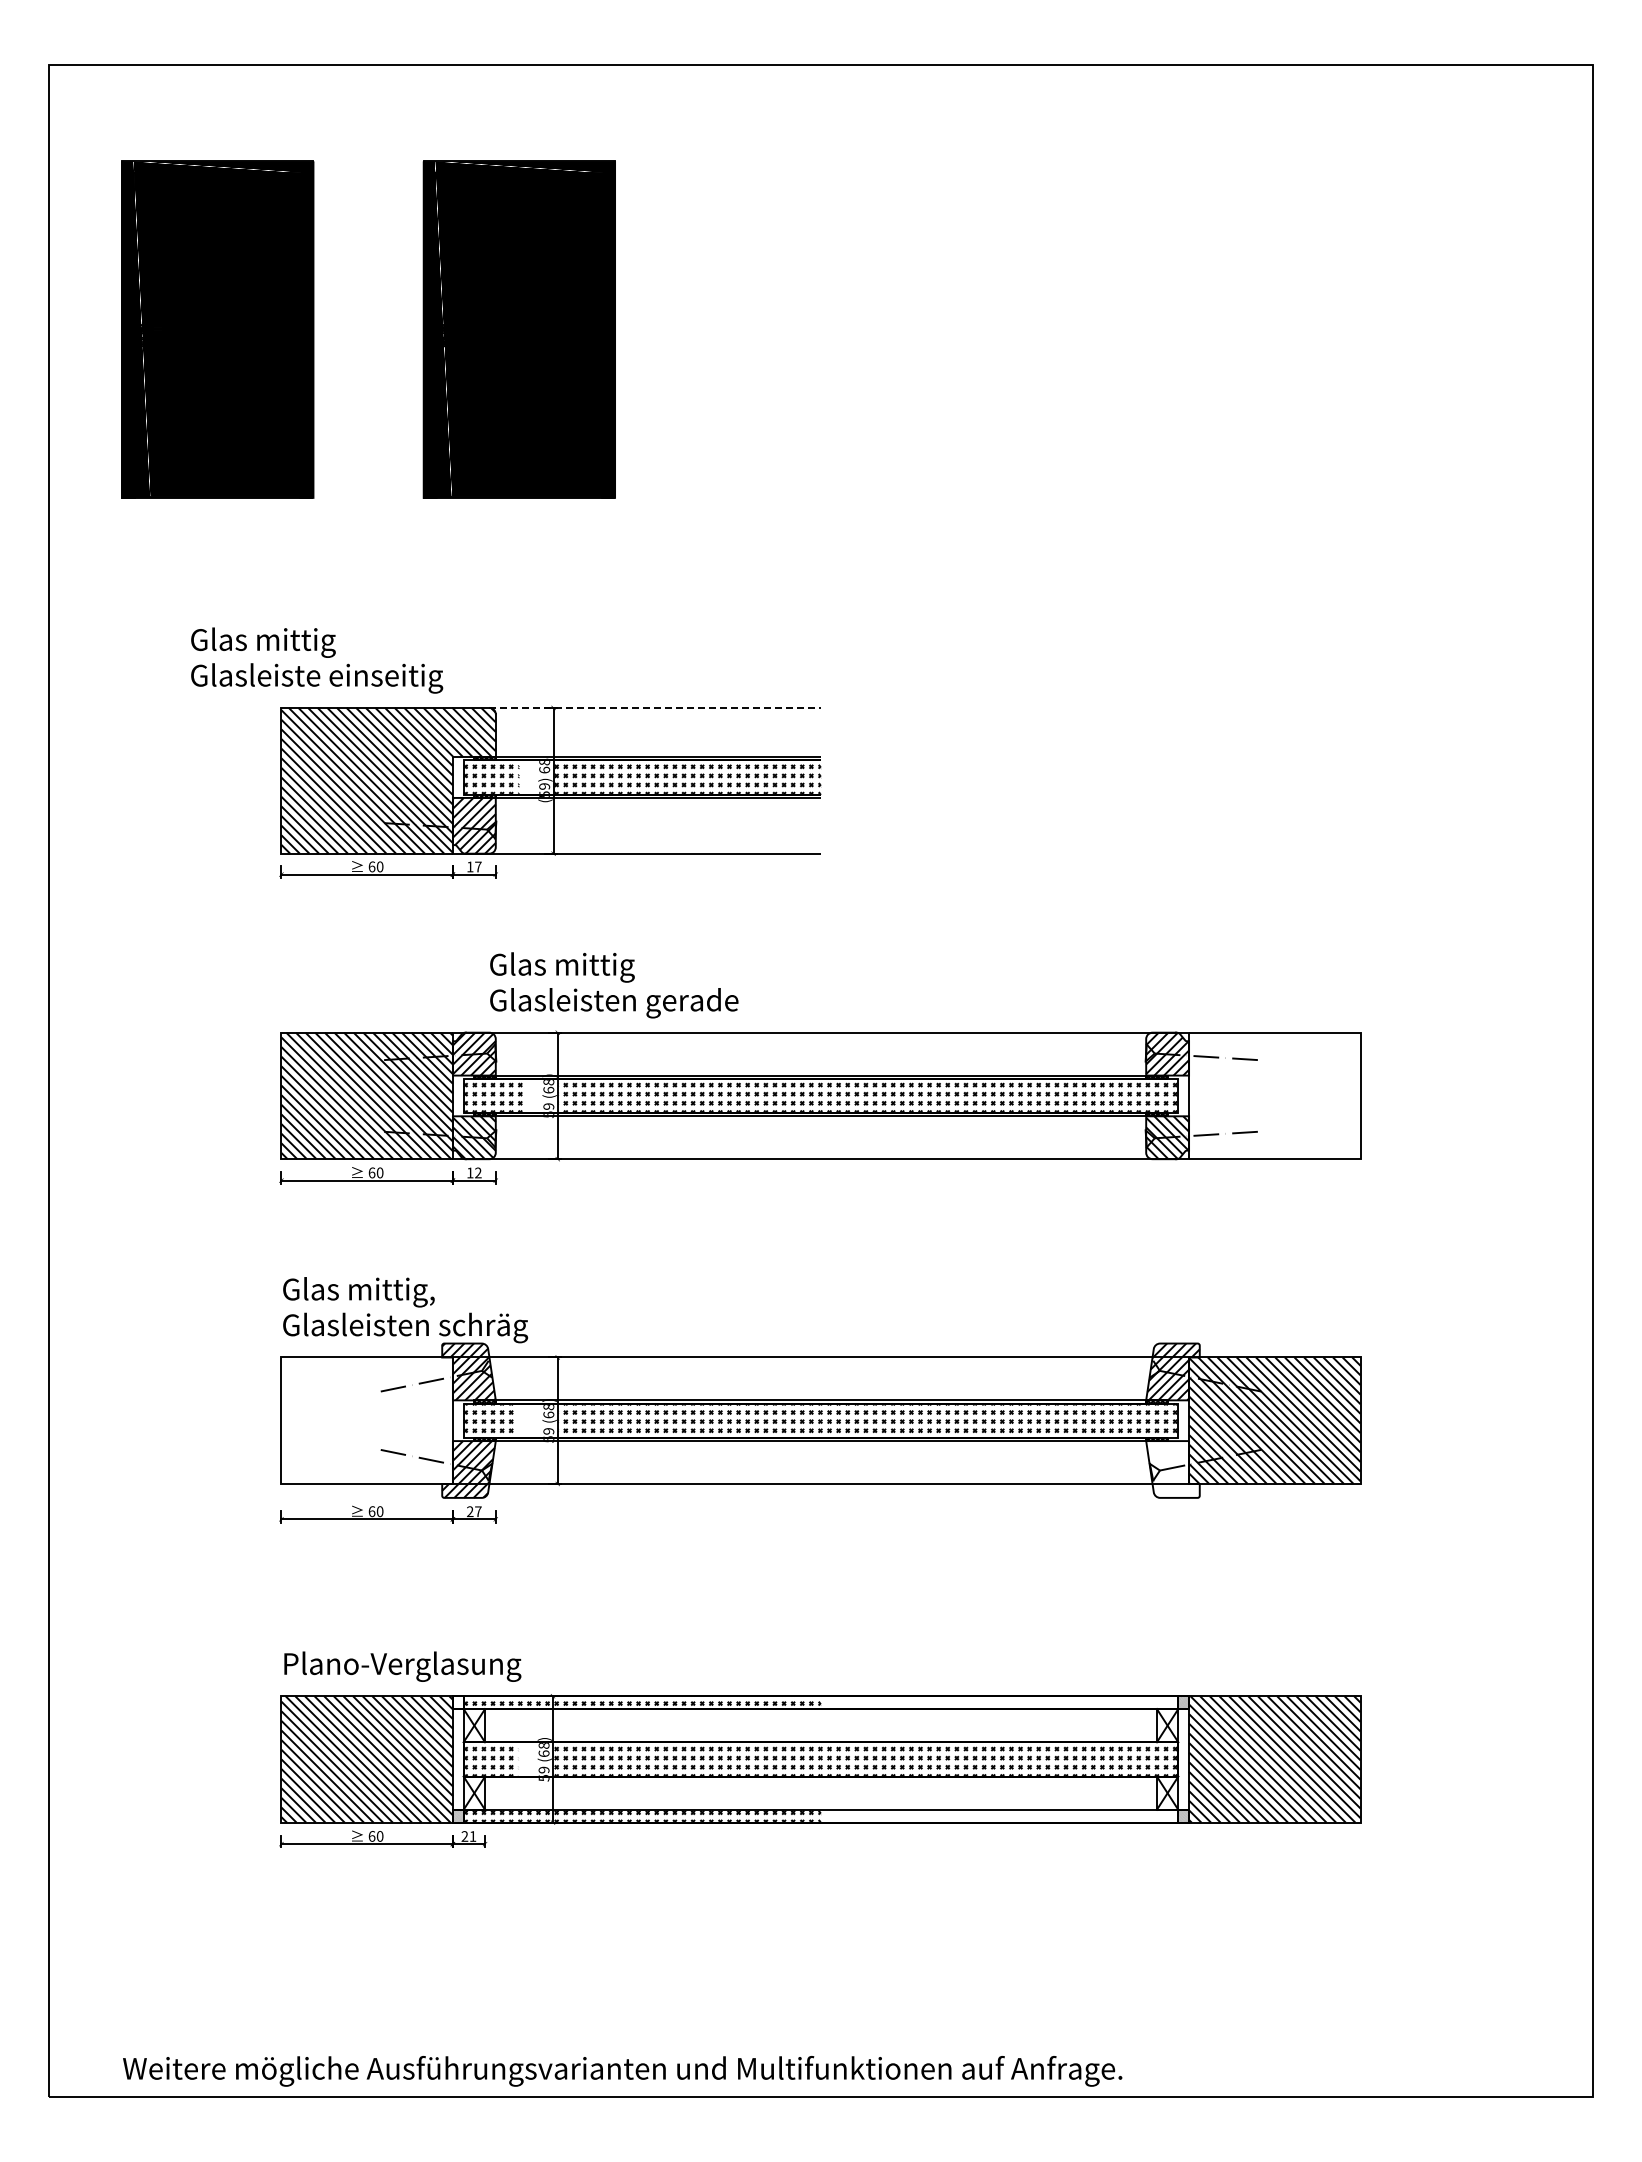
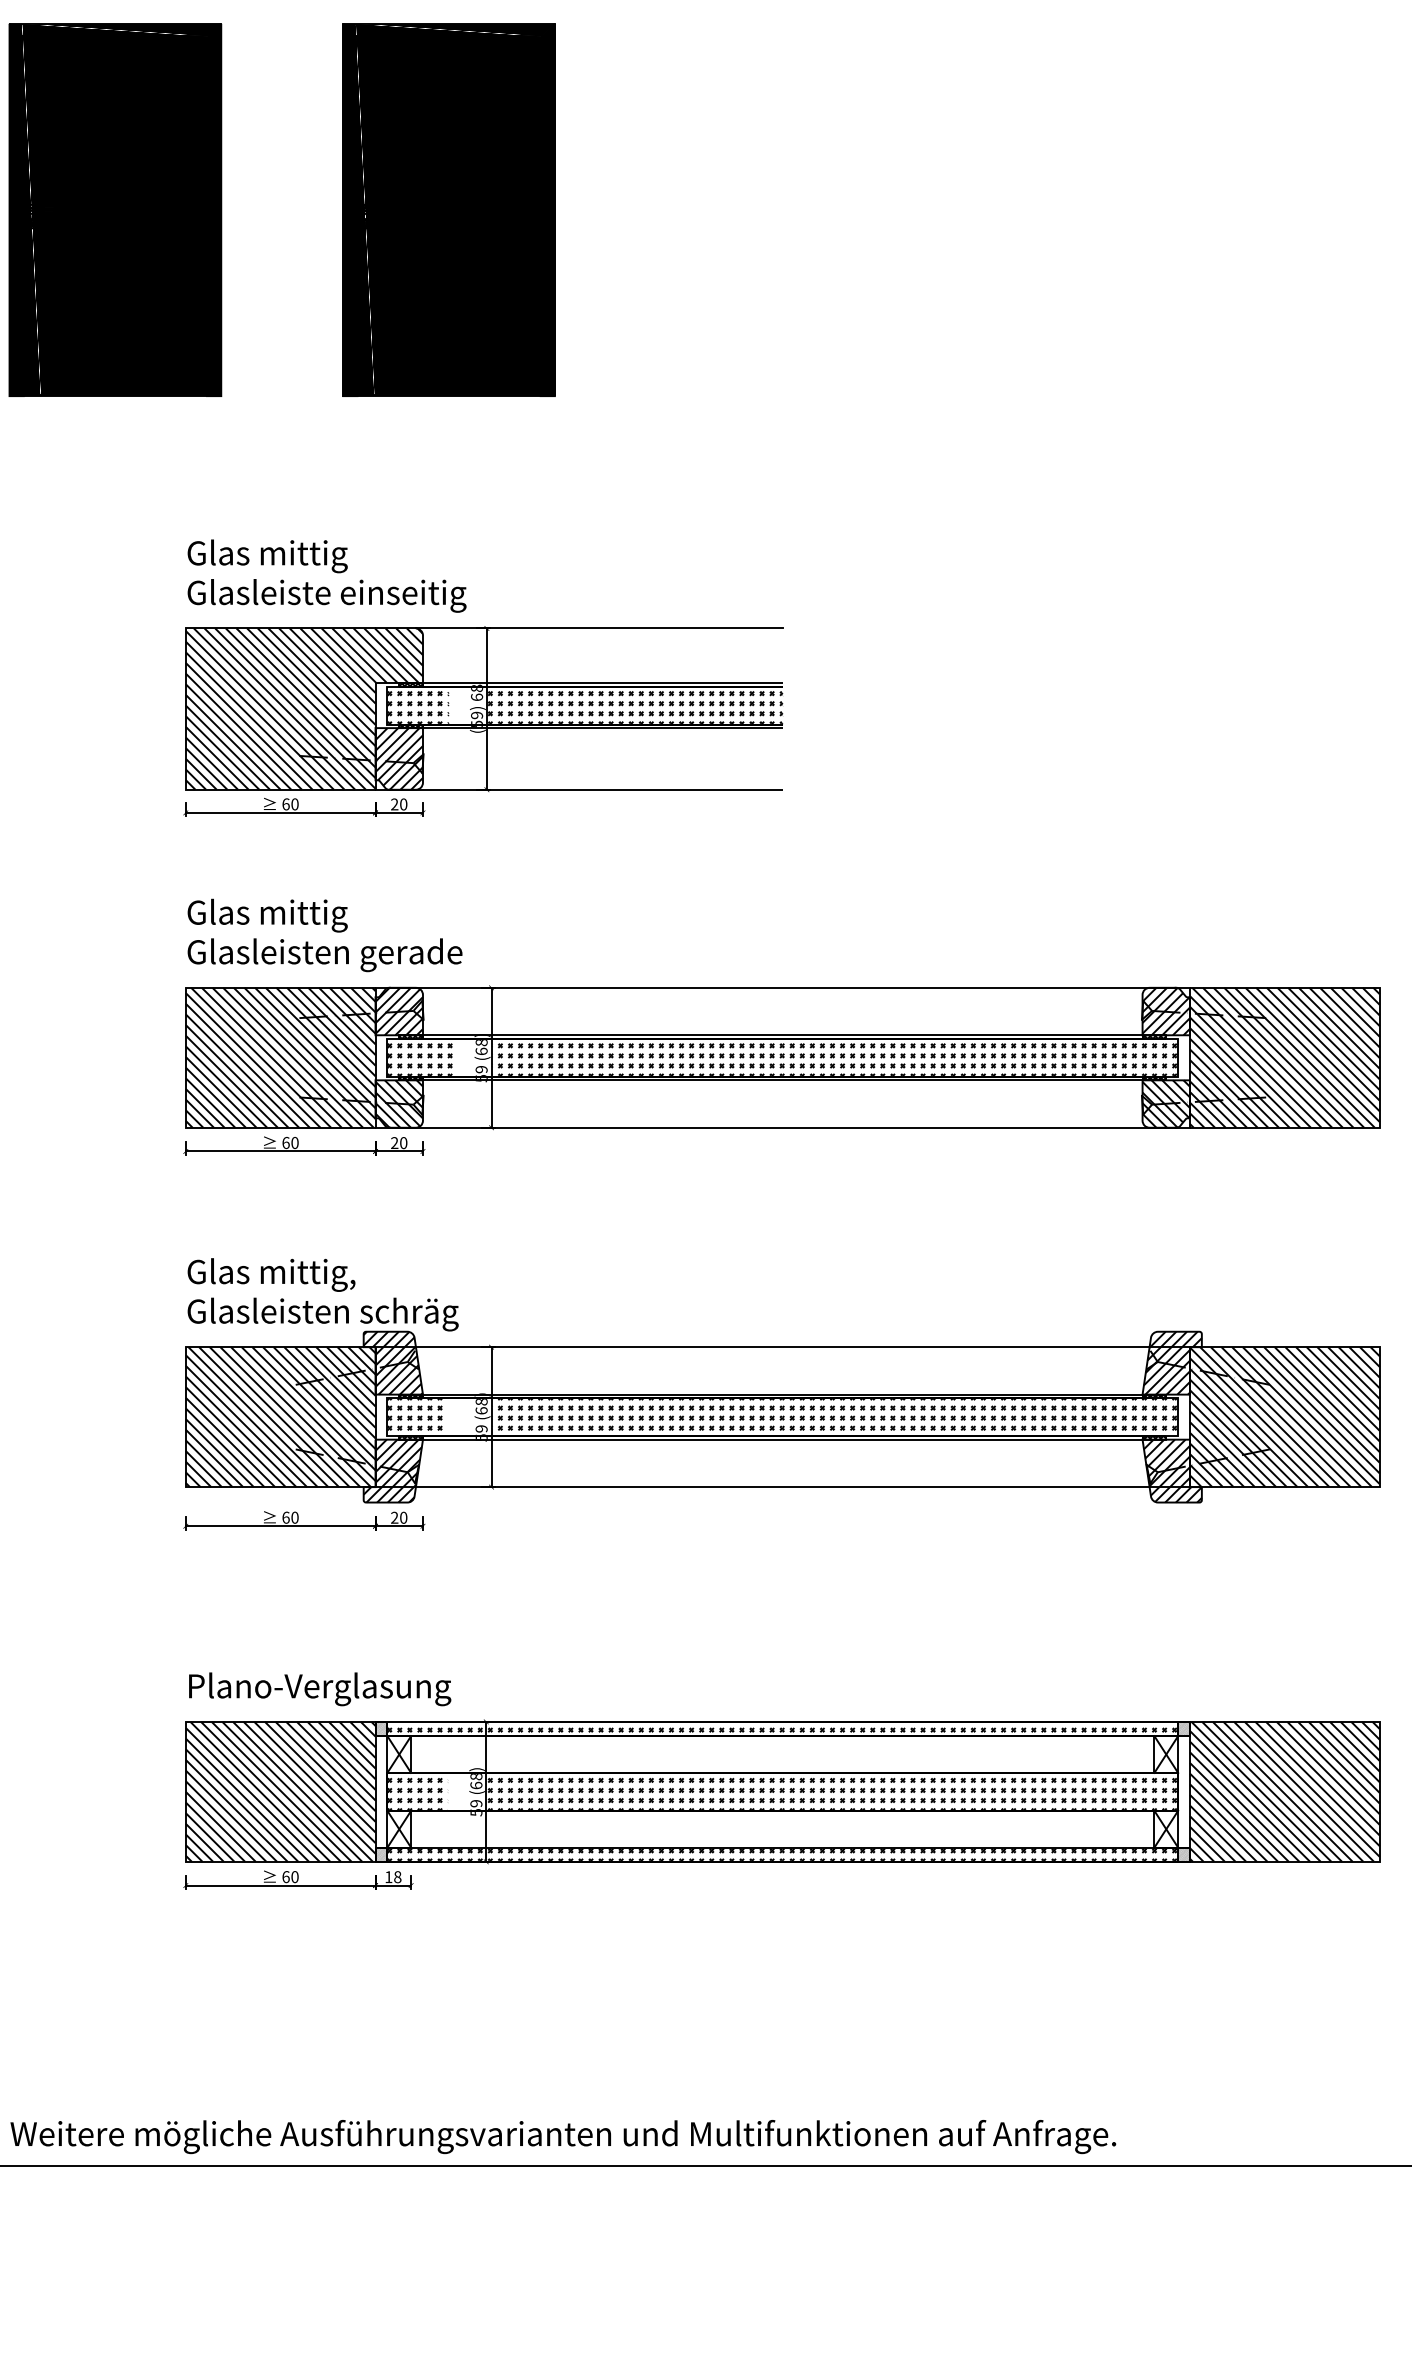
text: (317, 660) -> (327, 576), moved
line: (655, 707) -> (599, 628), dashed -> solid
text: (474, 866) -> (399, 803), 17 -> 20
text: (614, 985) -> (325, 935), moved
hatch: (1274, 1095) -> (1284, 1057), added
text: (474, 1172) -> (399, 1142), 12 -> 20
hatch: (366, 1420) -> (279, 1416), added
hatch: (1172, 1469) -> (1171, 1471), added
text: (478, 1511) -> (403, 1517), 27 -> 20
hatch: (998, 1700) -> (979, 1726), added
hatch: (457, 1702) -> (380, 1728), added
hatch: (998, 1816) -> (979, 1855), added
text: (468, 1836) -> (392, 1877), 21 -> 18

